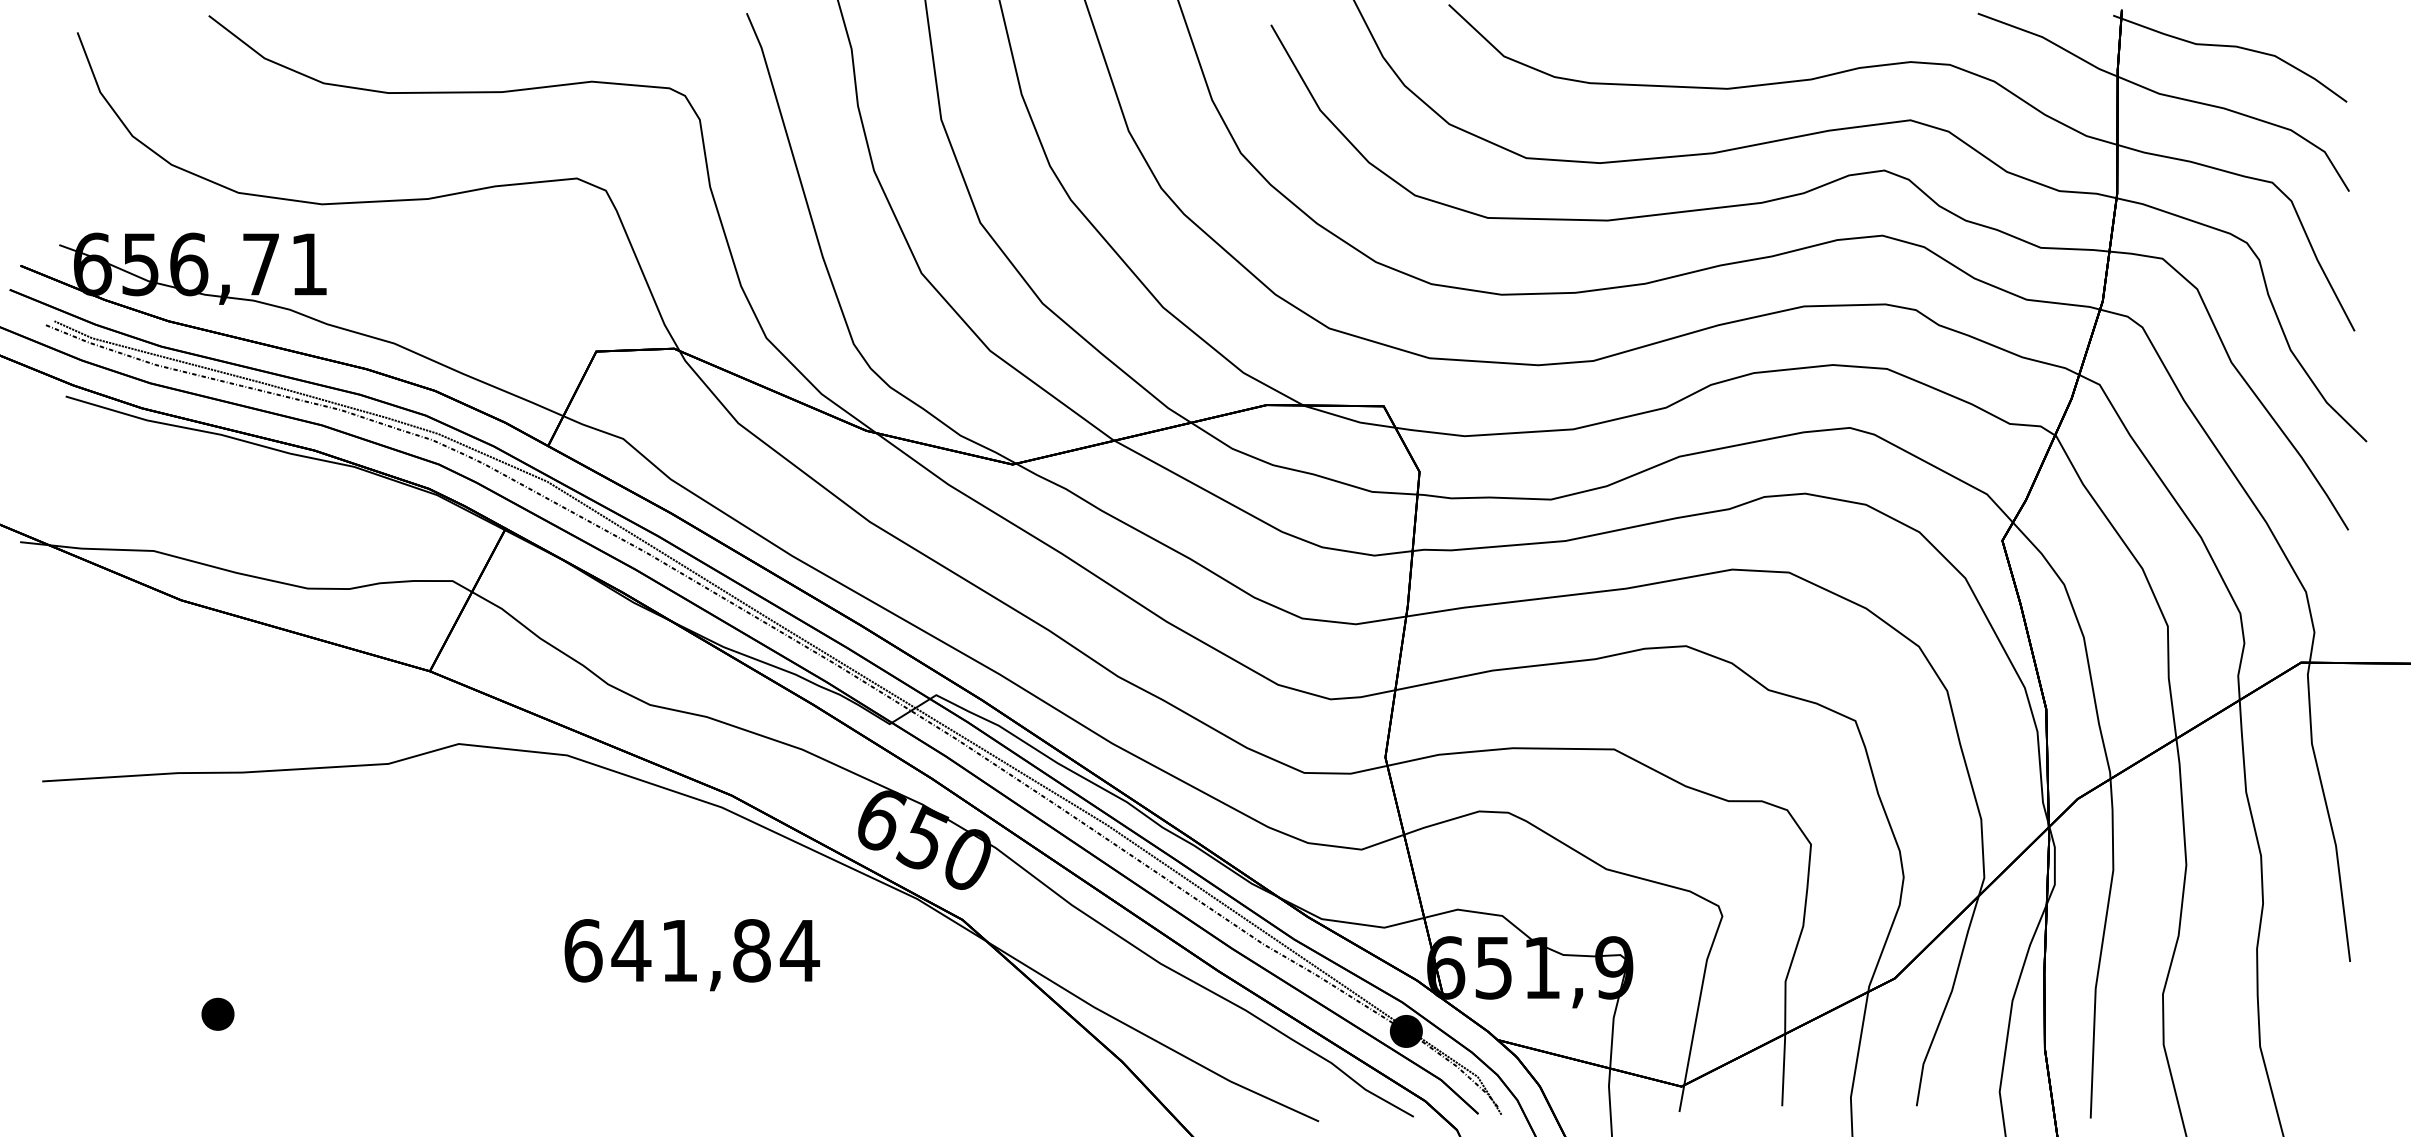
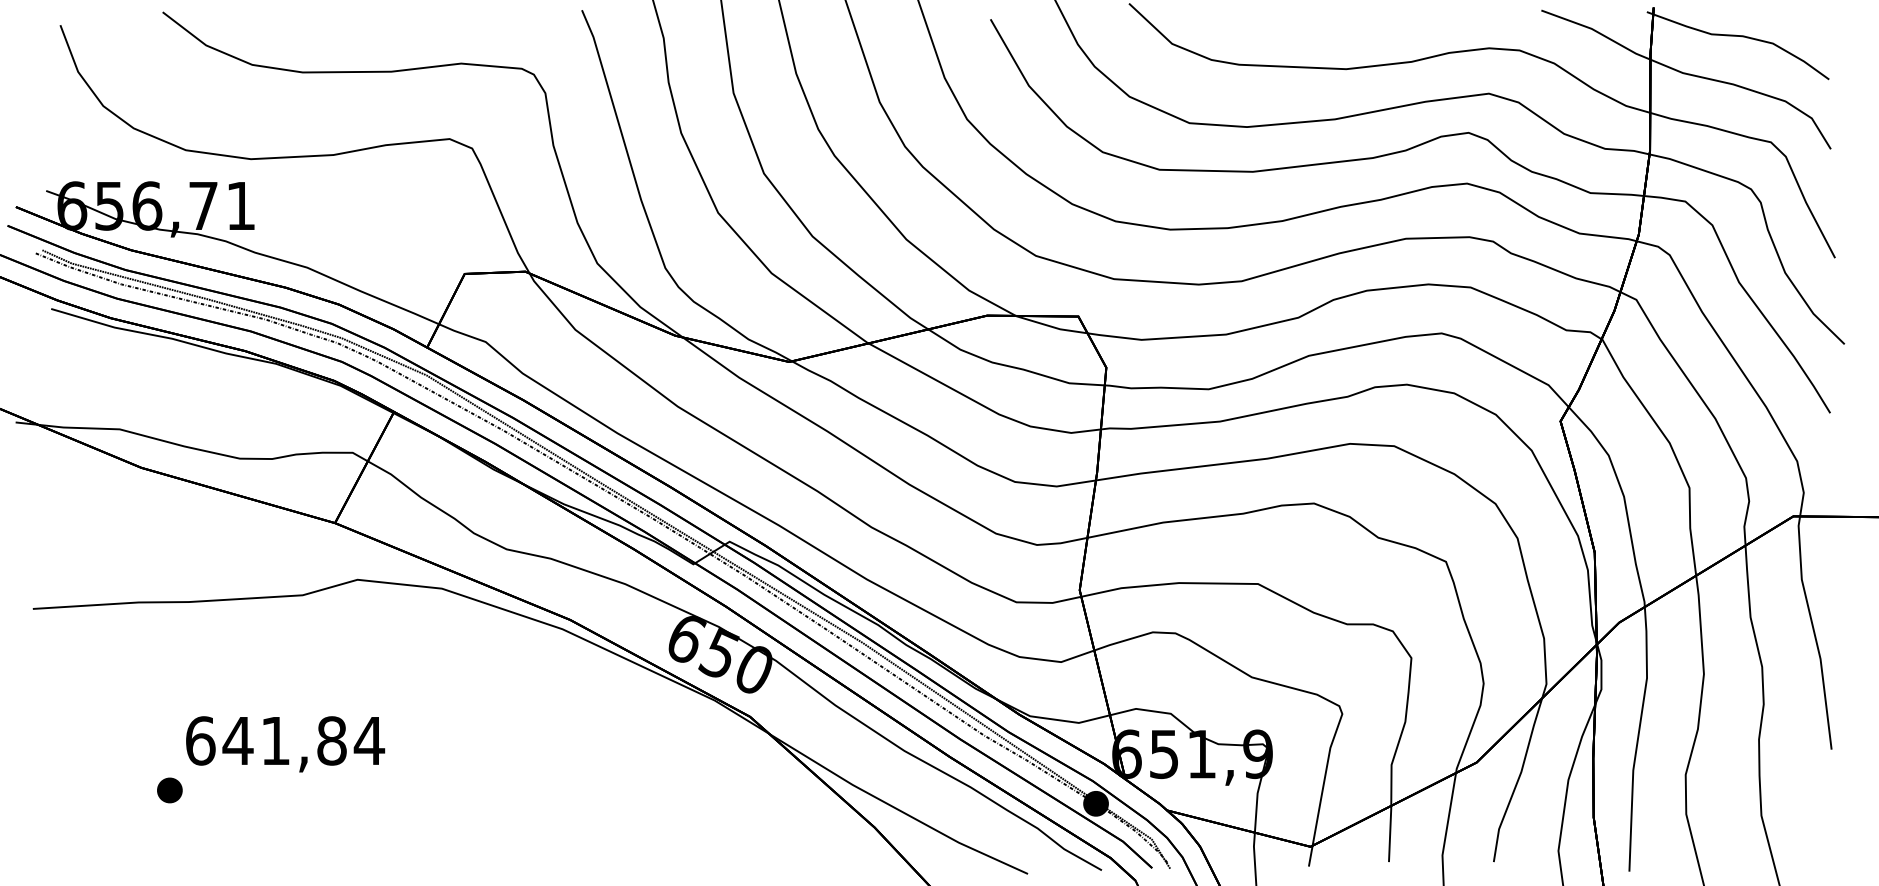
text: (692, 955) -> (285, 744), moved

